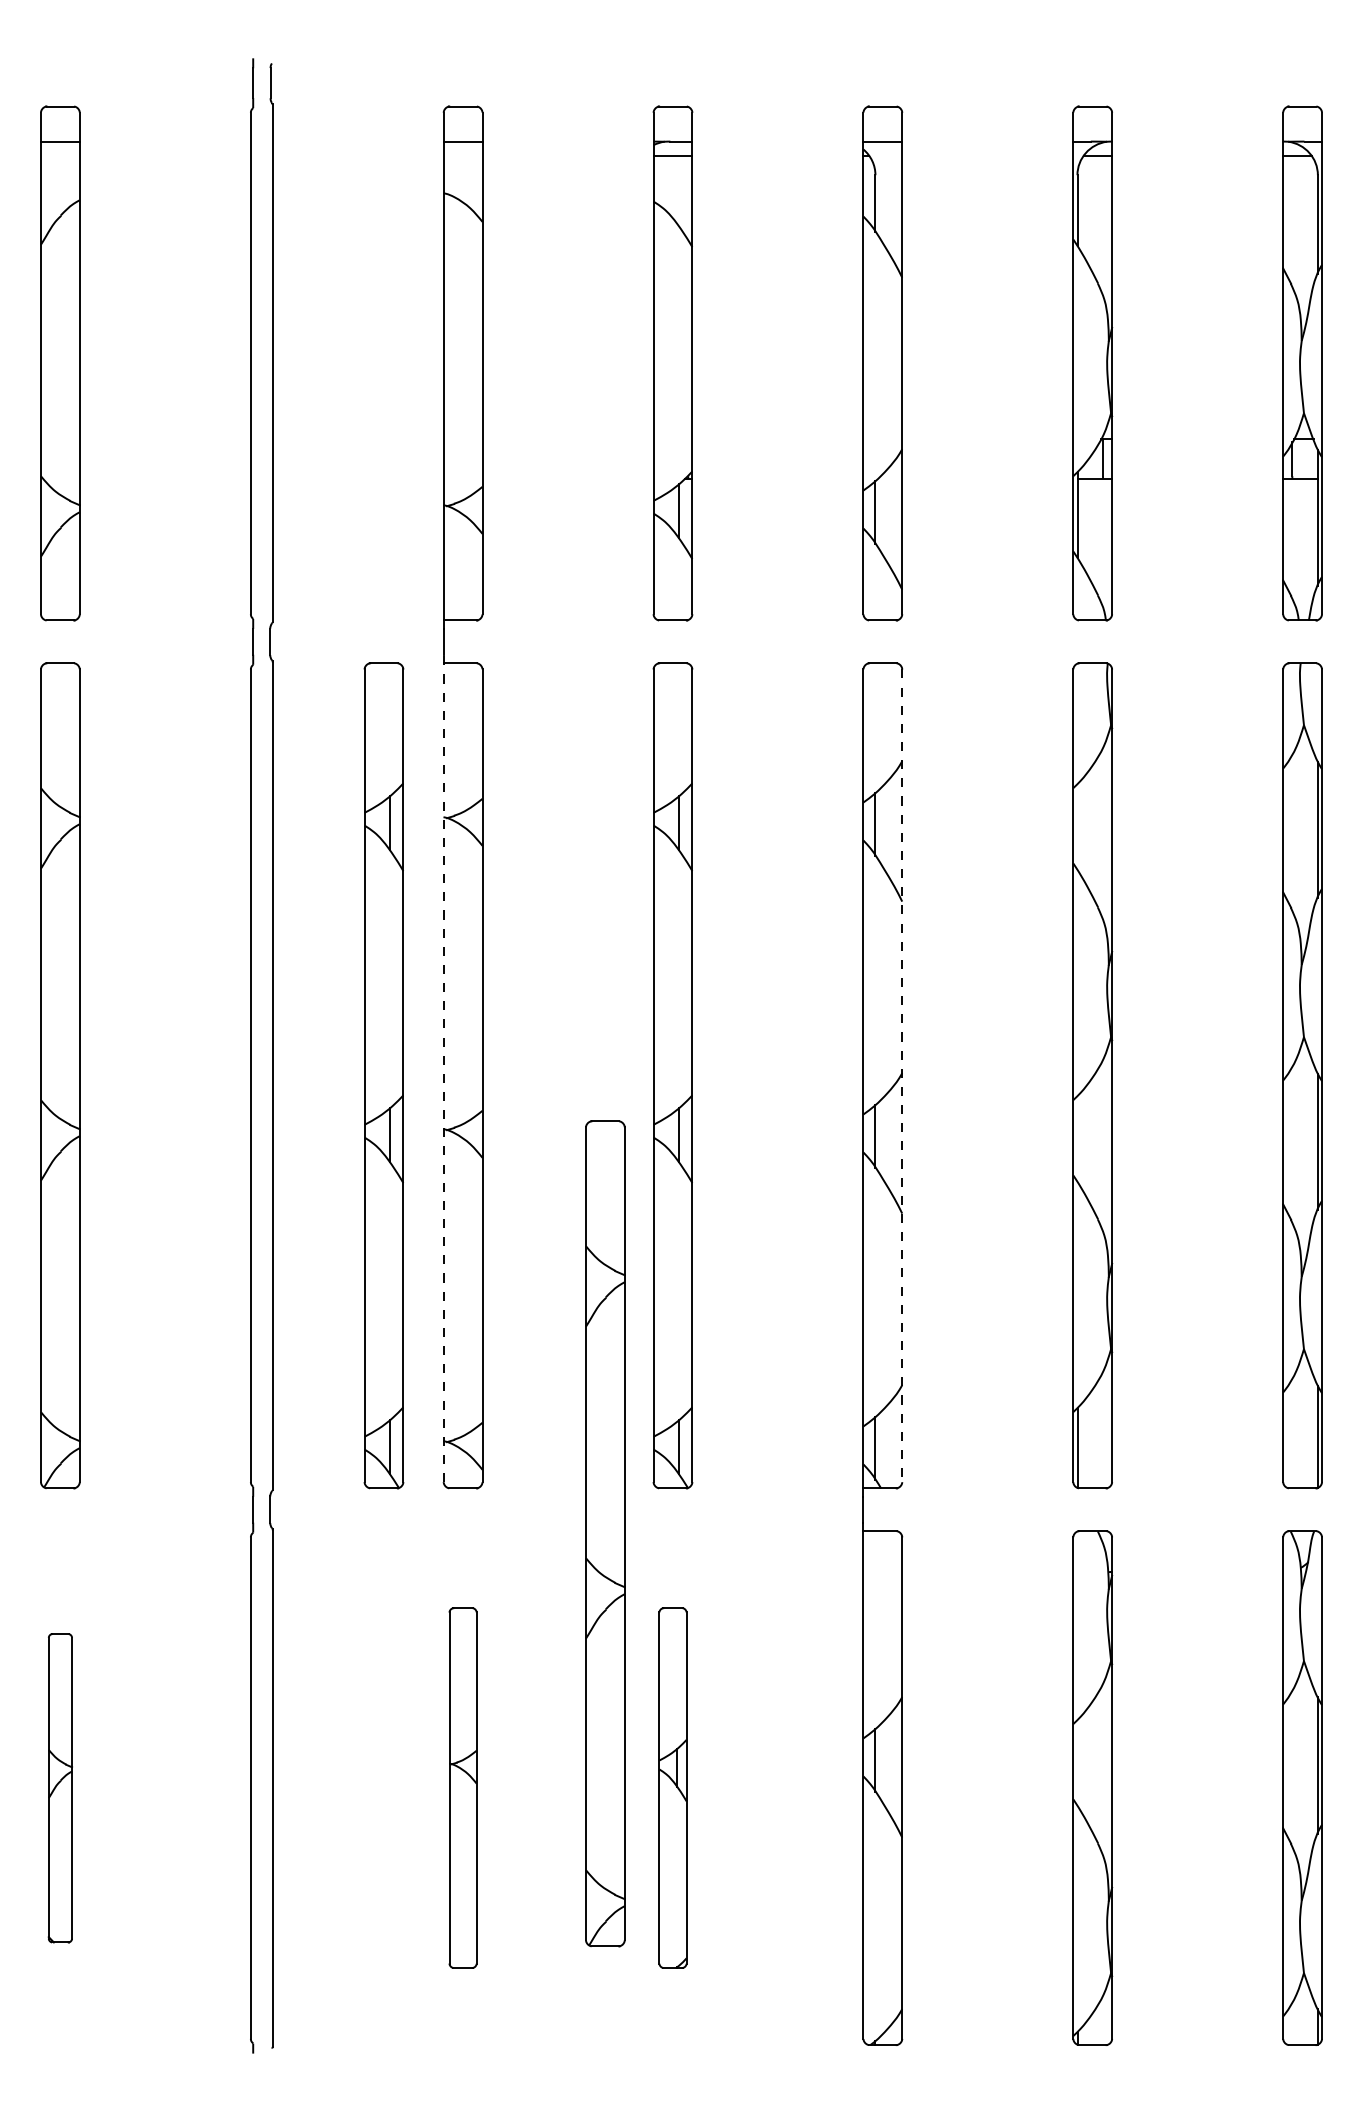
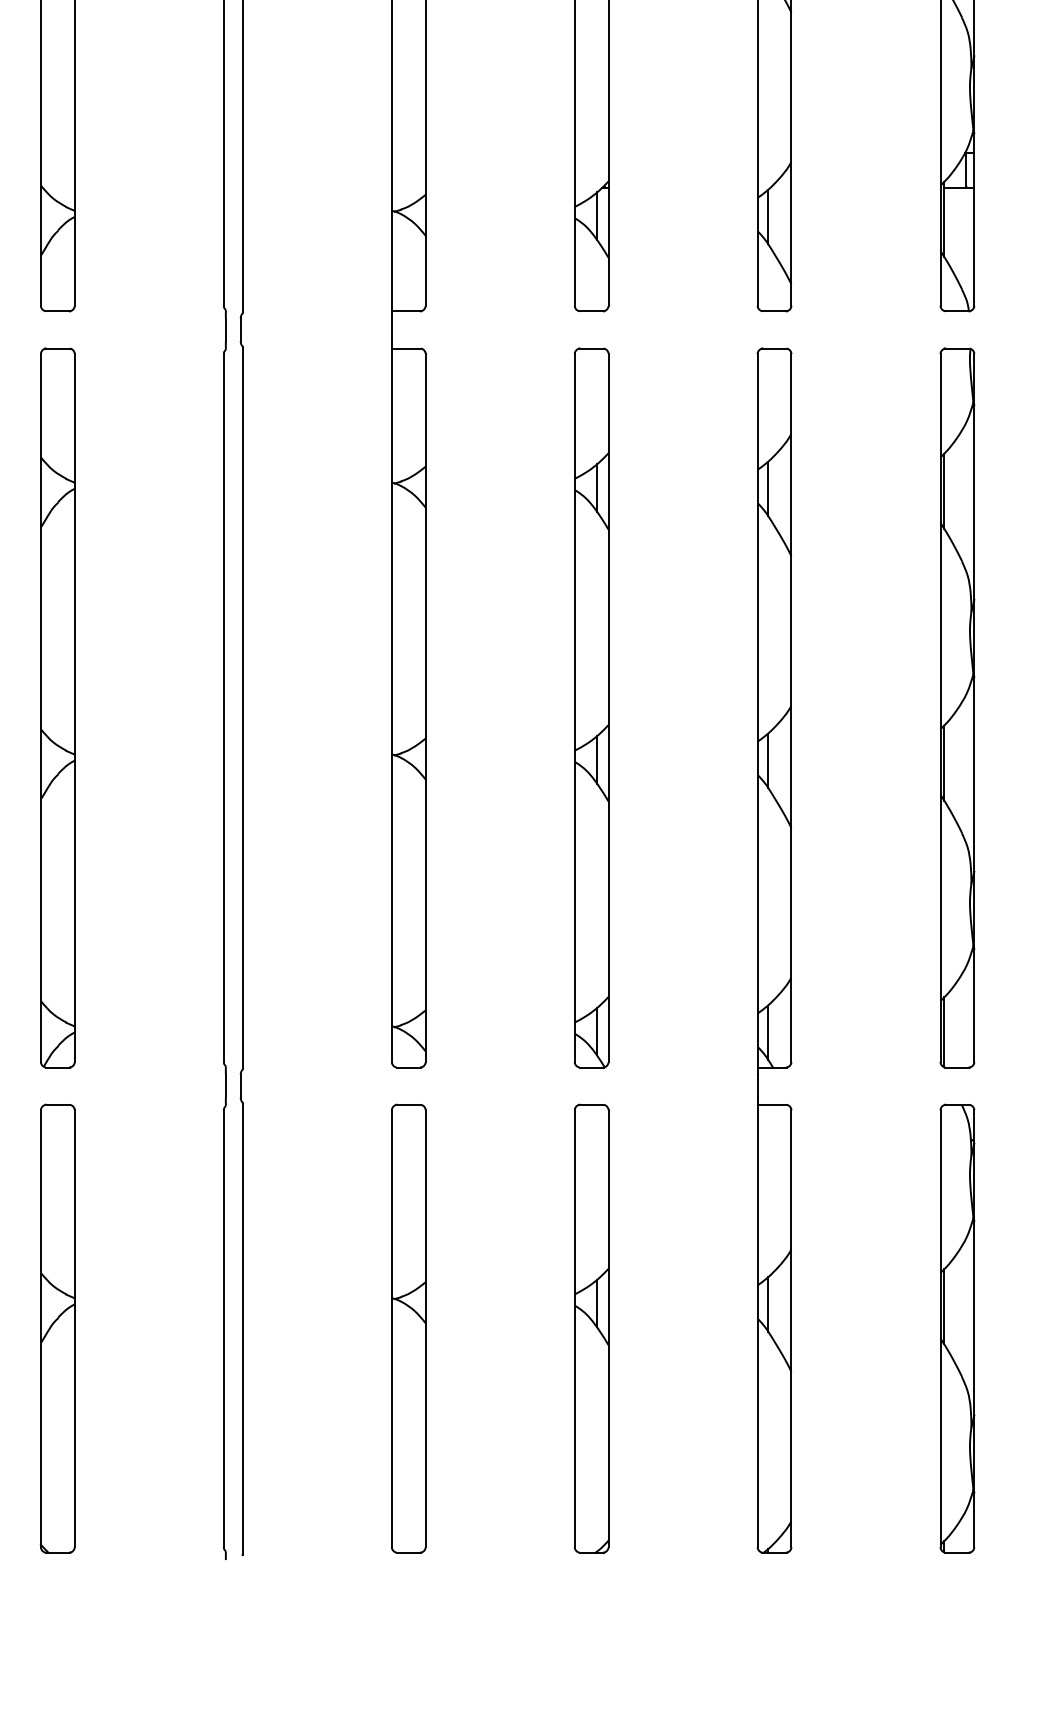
line: (1077, 826) -> (944, 490), added
line: (443, 1068) -> (391, 701), dashed -> solid
part: (383, 1075) -> (339, 707), removed
line: (902, 1076) -> (791, 708), dashed -> solid
line: (1077, 1138) -> (944, 762), added
part: (605, 1533) -> (532, 1106), removed
line: (1077, 1762) -> (944, 1306), added
part: (462, 1787) -> (408, 1328), size x1.43
part: (672, 1787) -> (591, 1328), size x1.43
part: (60, 1788) -> (57, 1329), size x1.67

